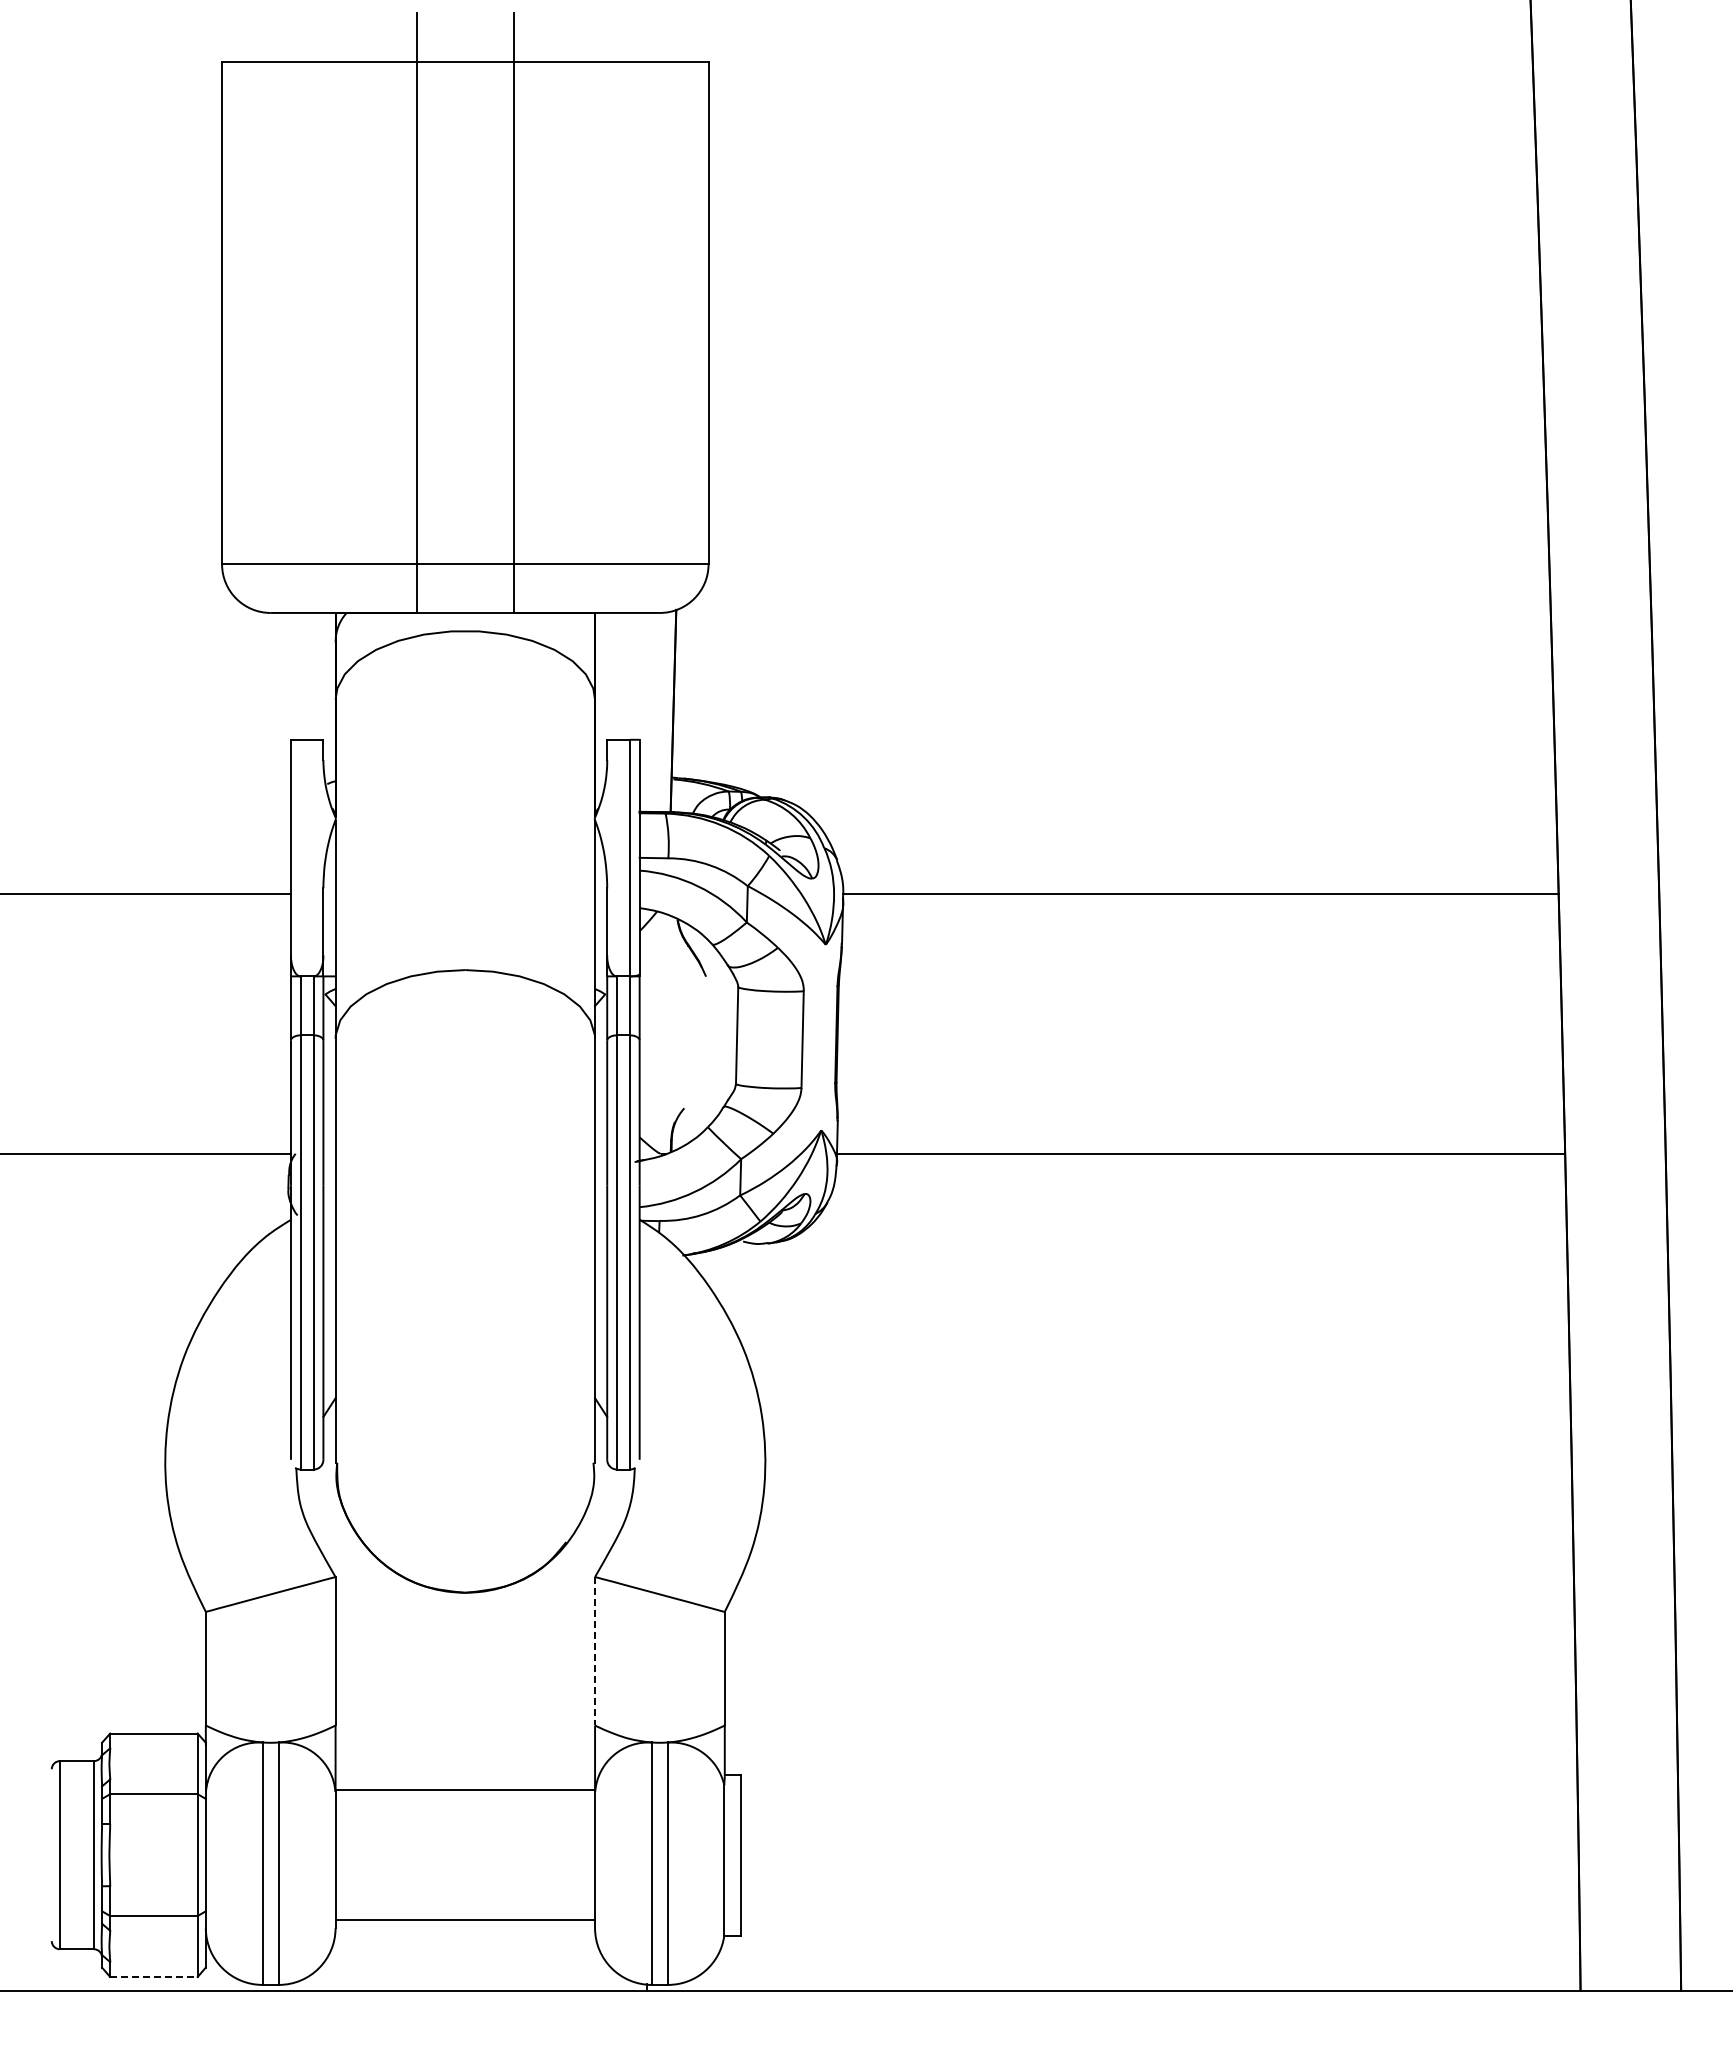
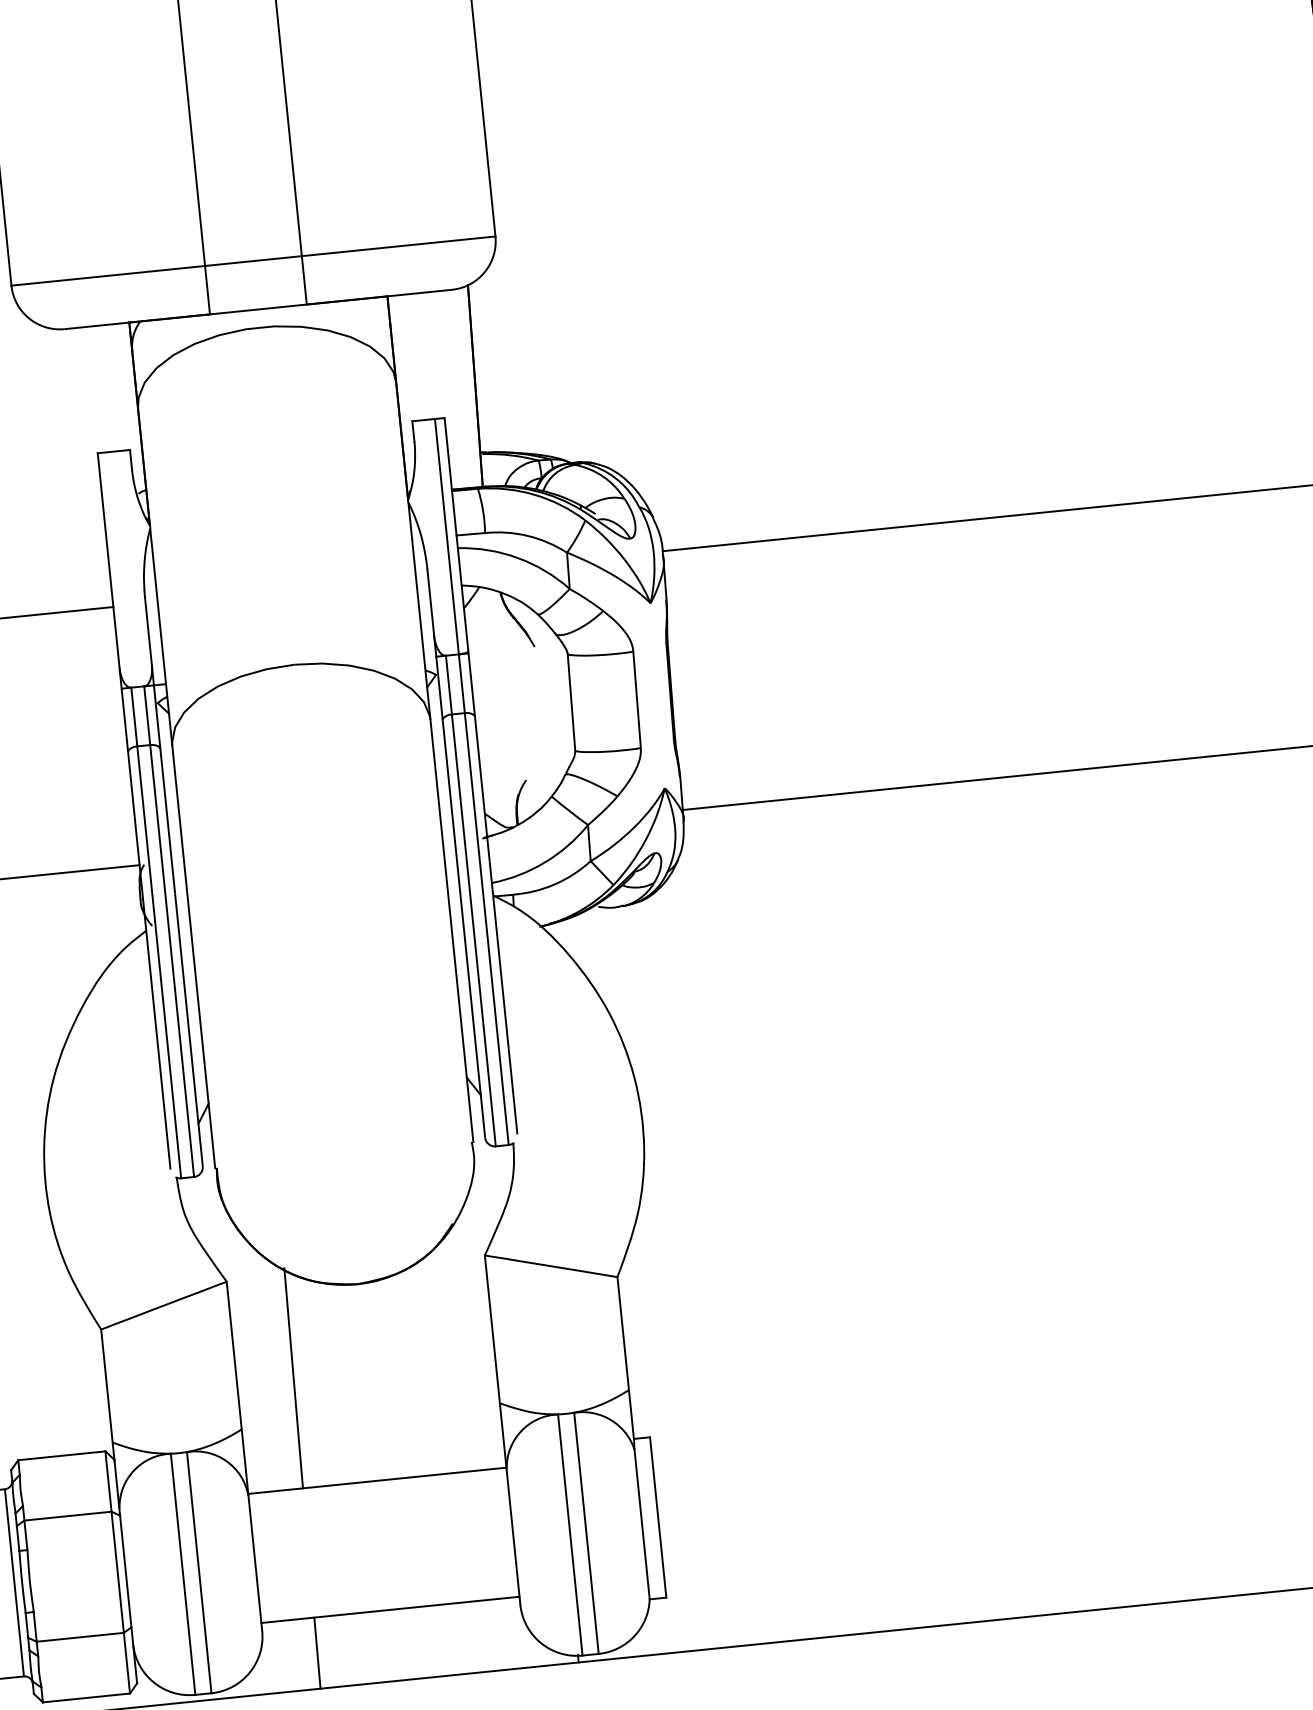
line: (595, 1651) -> (492, 1329), dashed -> solid
line: (392, 1679) -> (293, 1377), added
line: (387, 1955) -> (316, 1653), added
line: (153, 1976) -> (85, 1697), dashed -> solid

